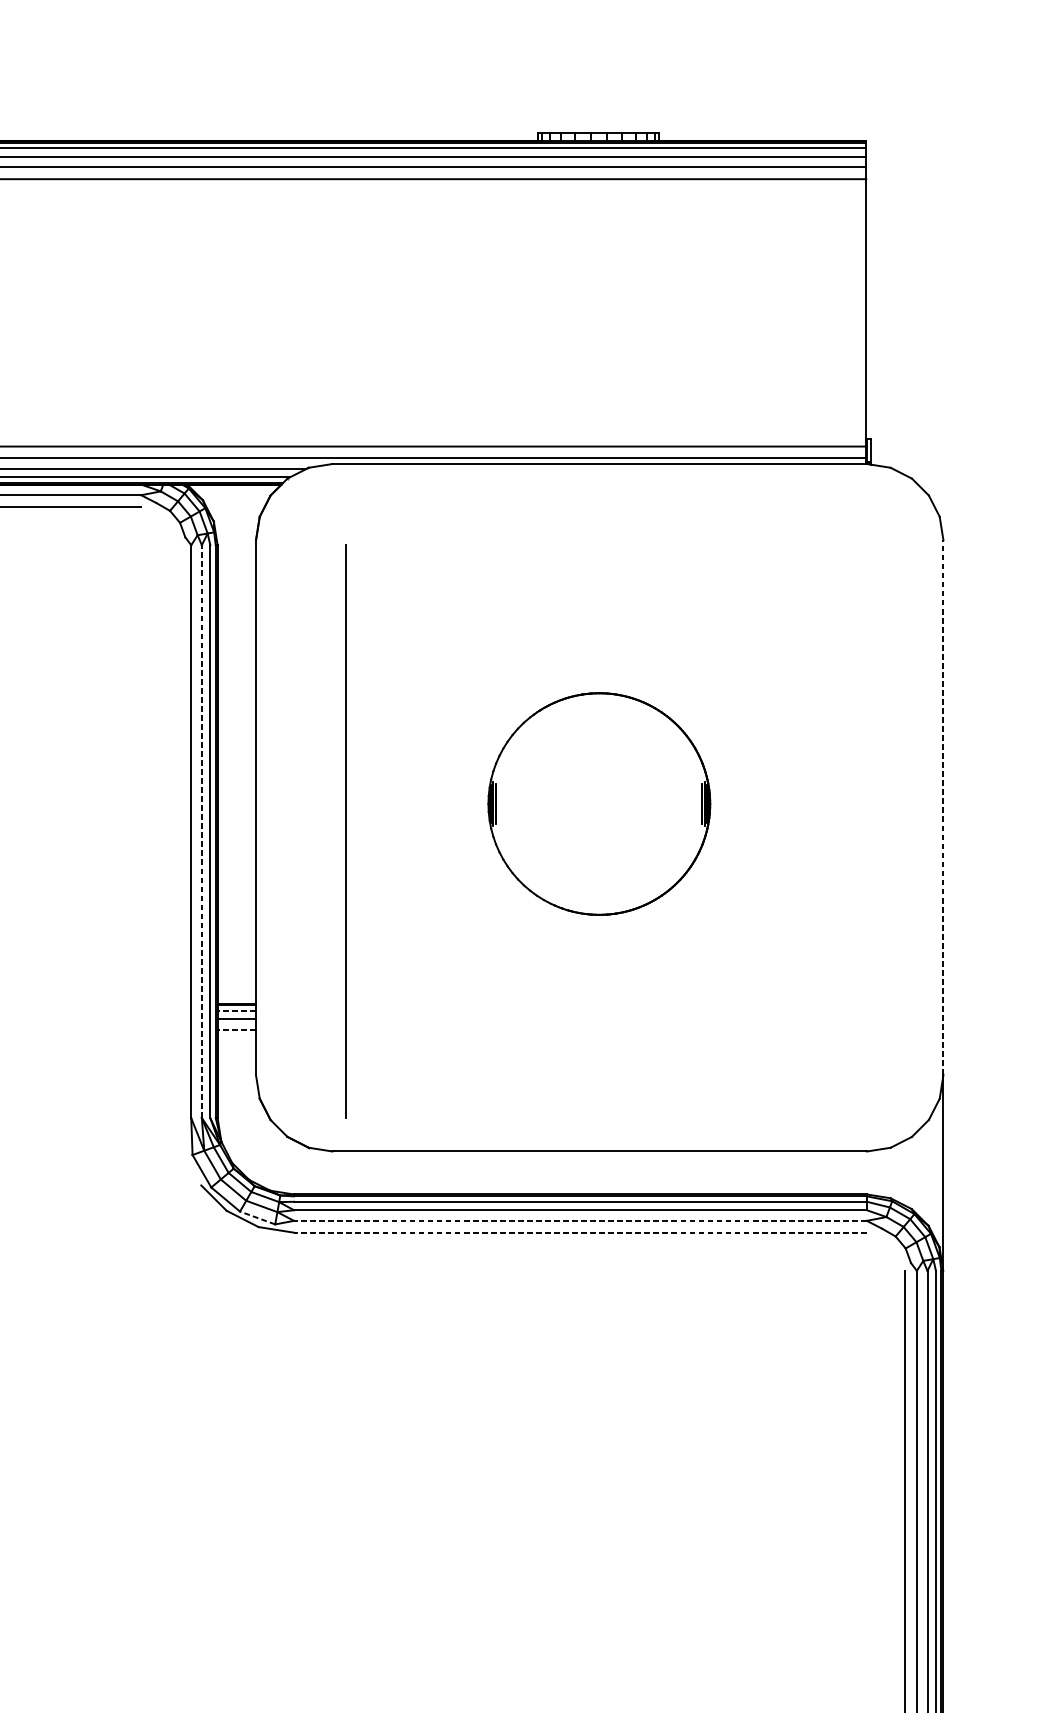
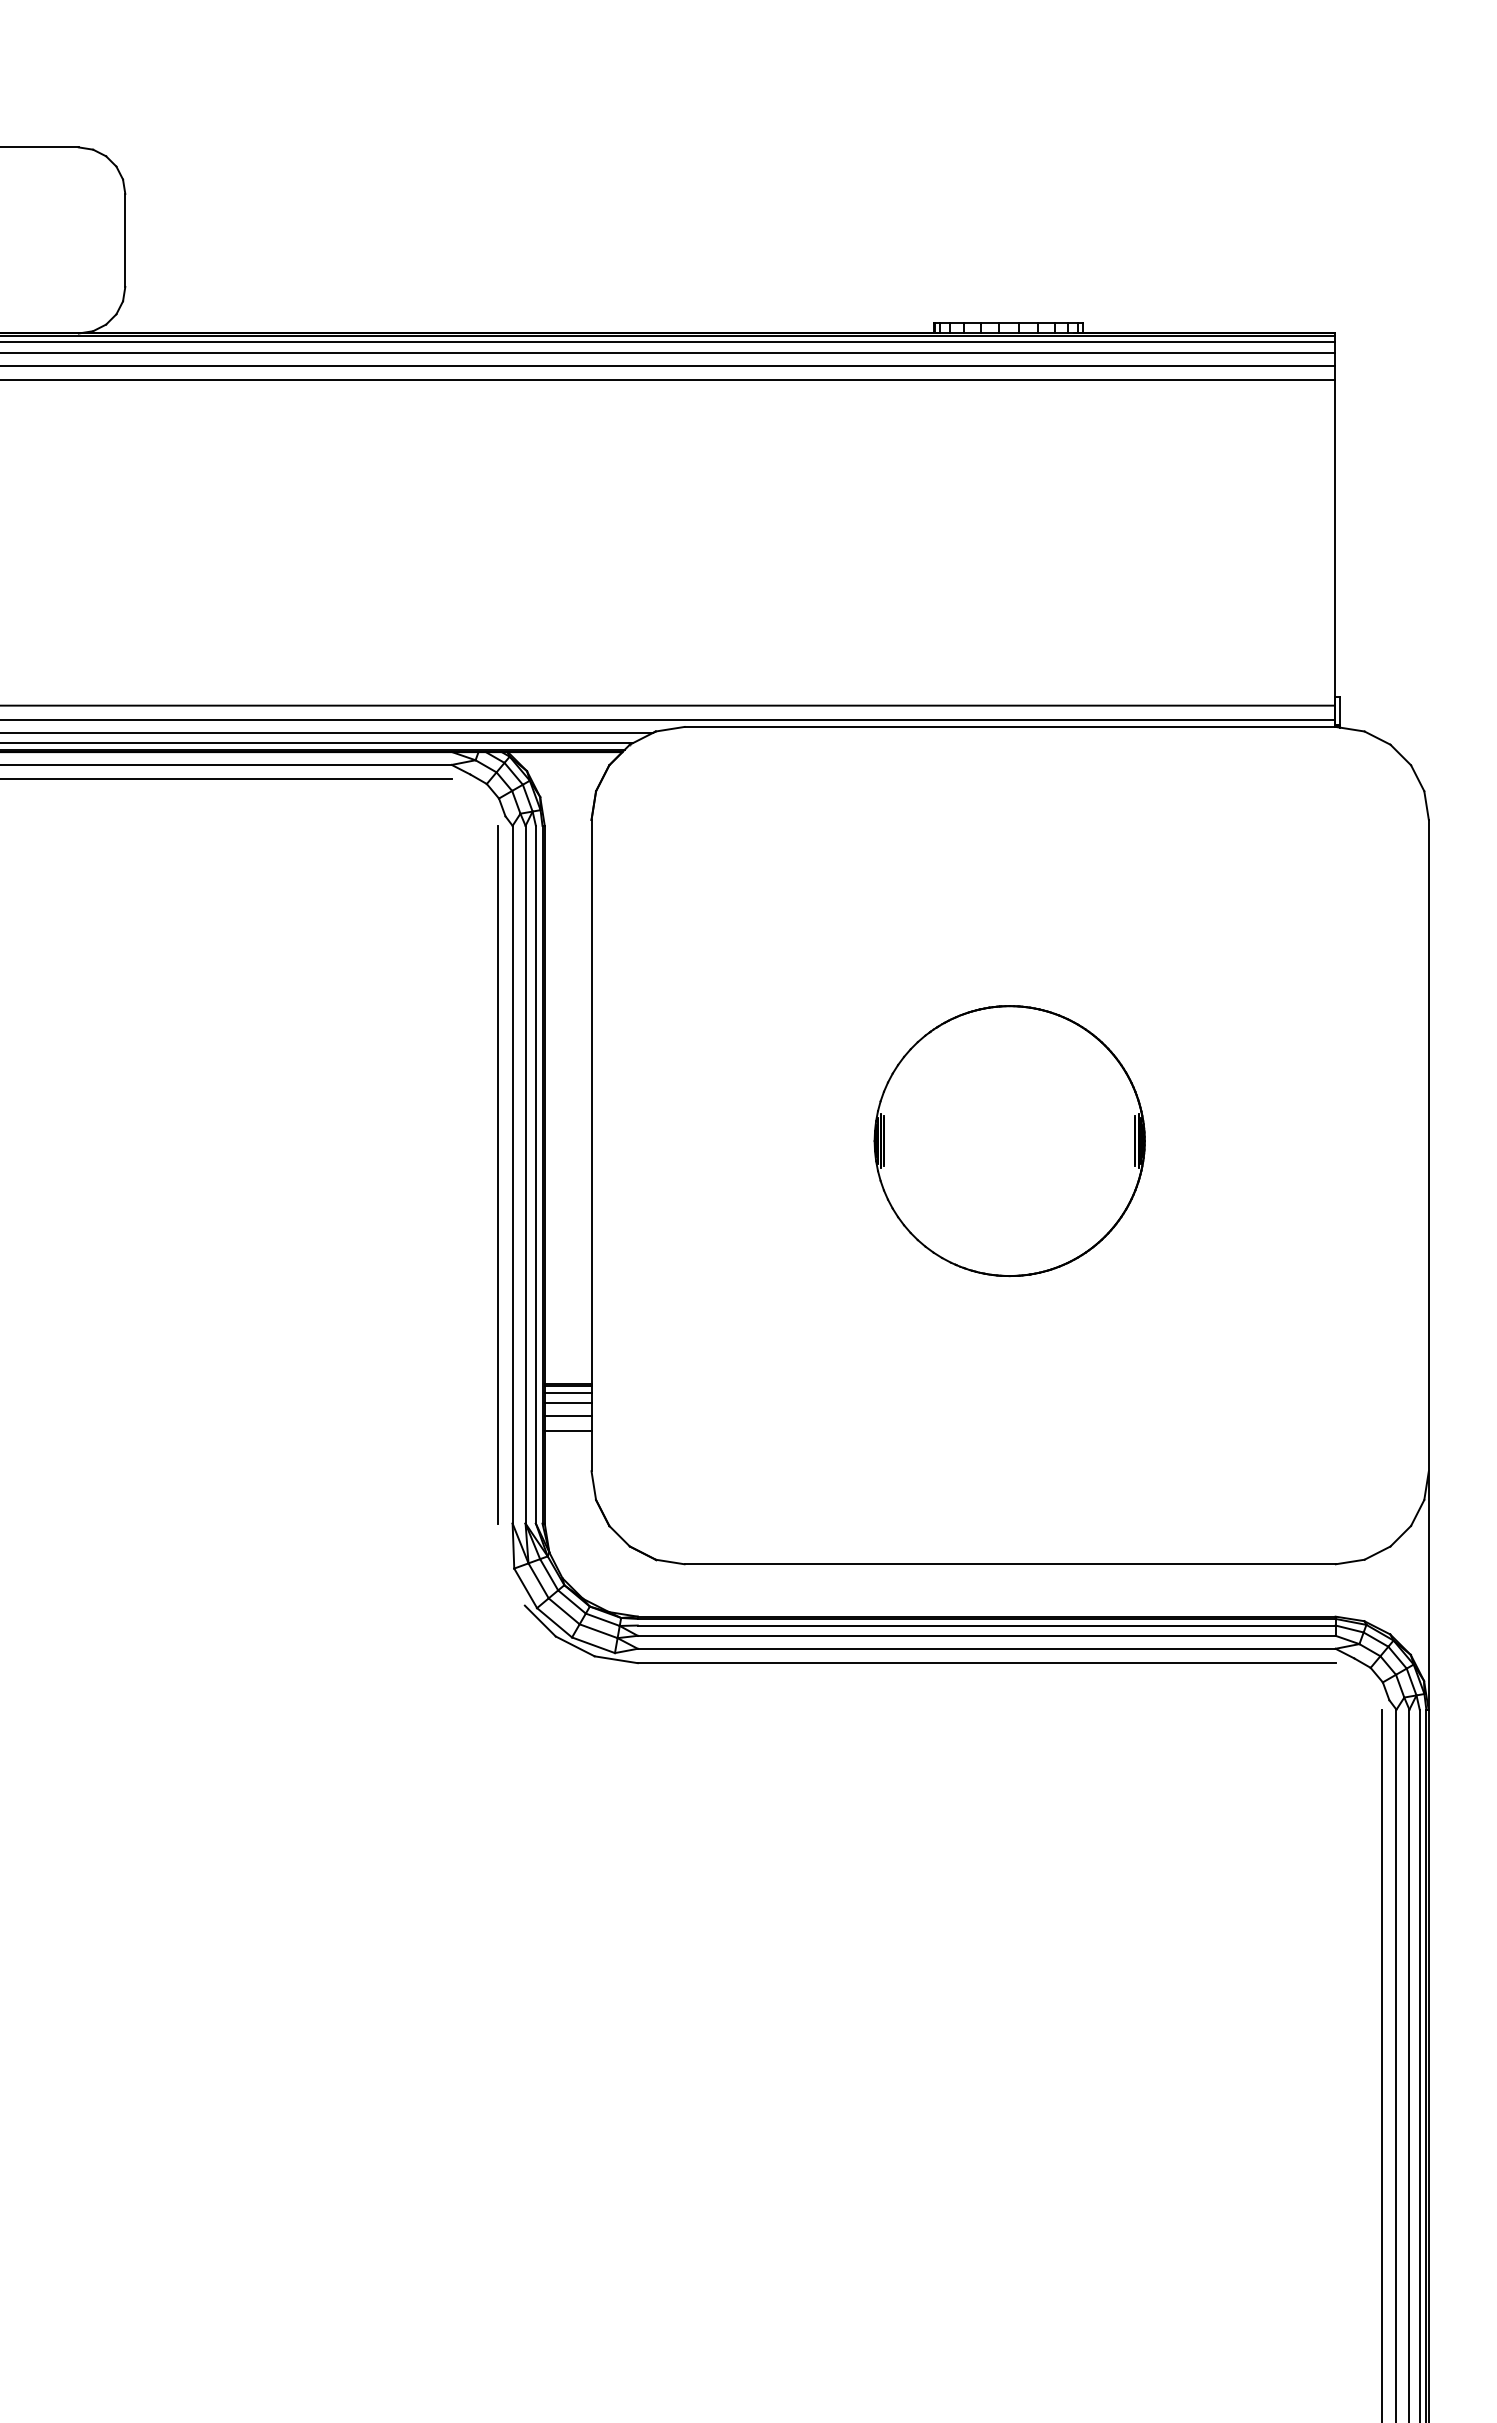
line: (943, 807) -> (1428, 1145), dashed -> solid
line: (201, 831) -> (525, 1174), dashed -> solid
line: (345, 831) -> (497, 1174), moved
line: (236, 1010) -> (567, 1392), dashed -> solid
line: (236, 1030) -> (567, 1416), dashed -> solid
line: (236, 1041) -> (567, 1430), added
line: (257, 1218) -> (593, 1645), dashed -> solid
line: (580, 1220) -> (986, 1648), dashed -> solid
line: (580, 1232) -> (986, 1663), dashed -> solid

